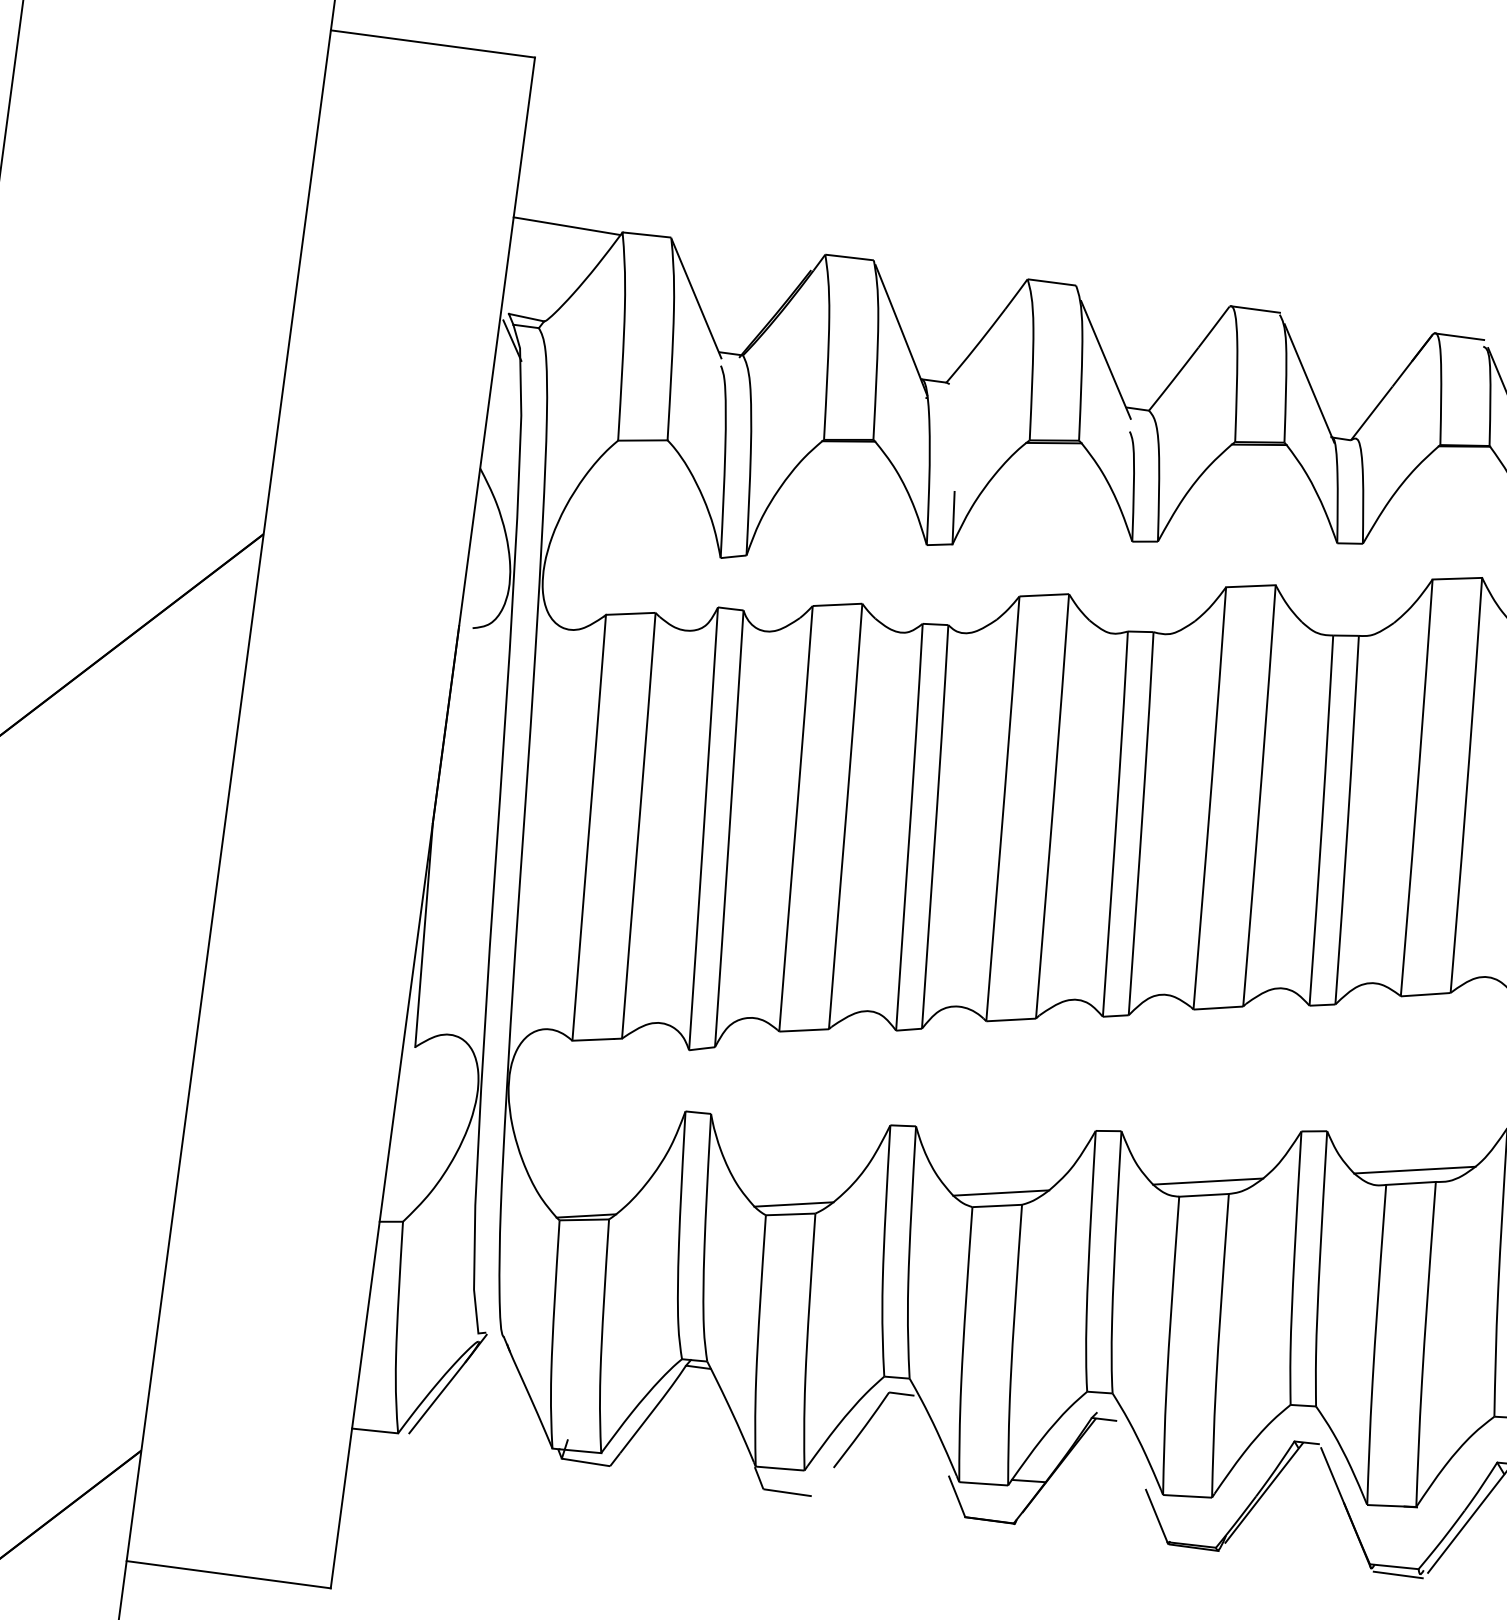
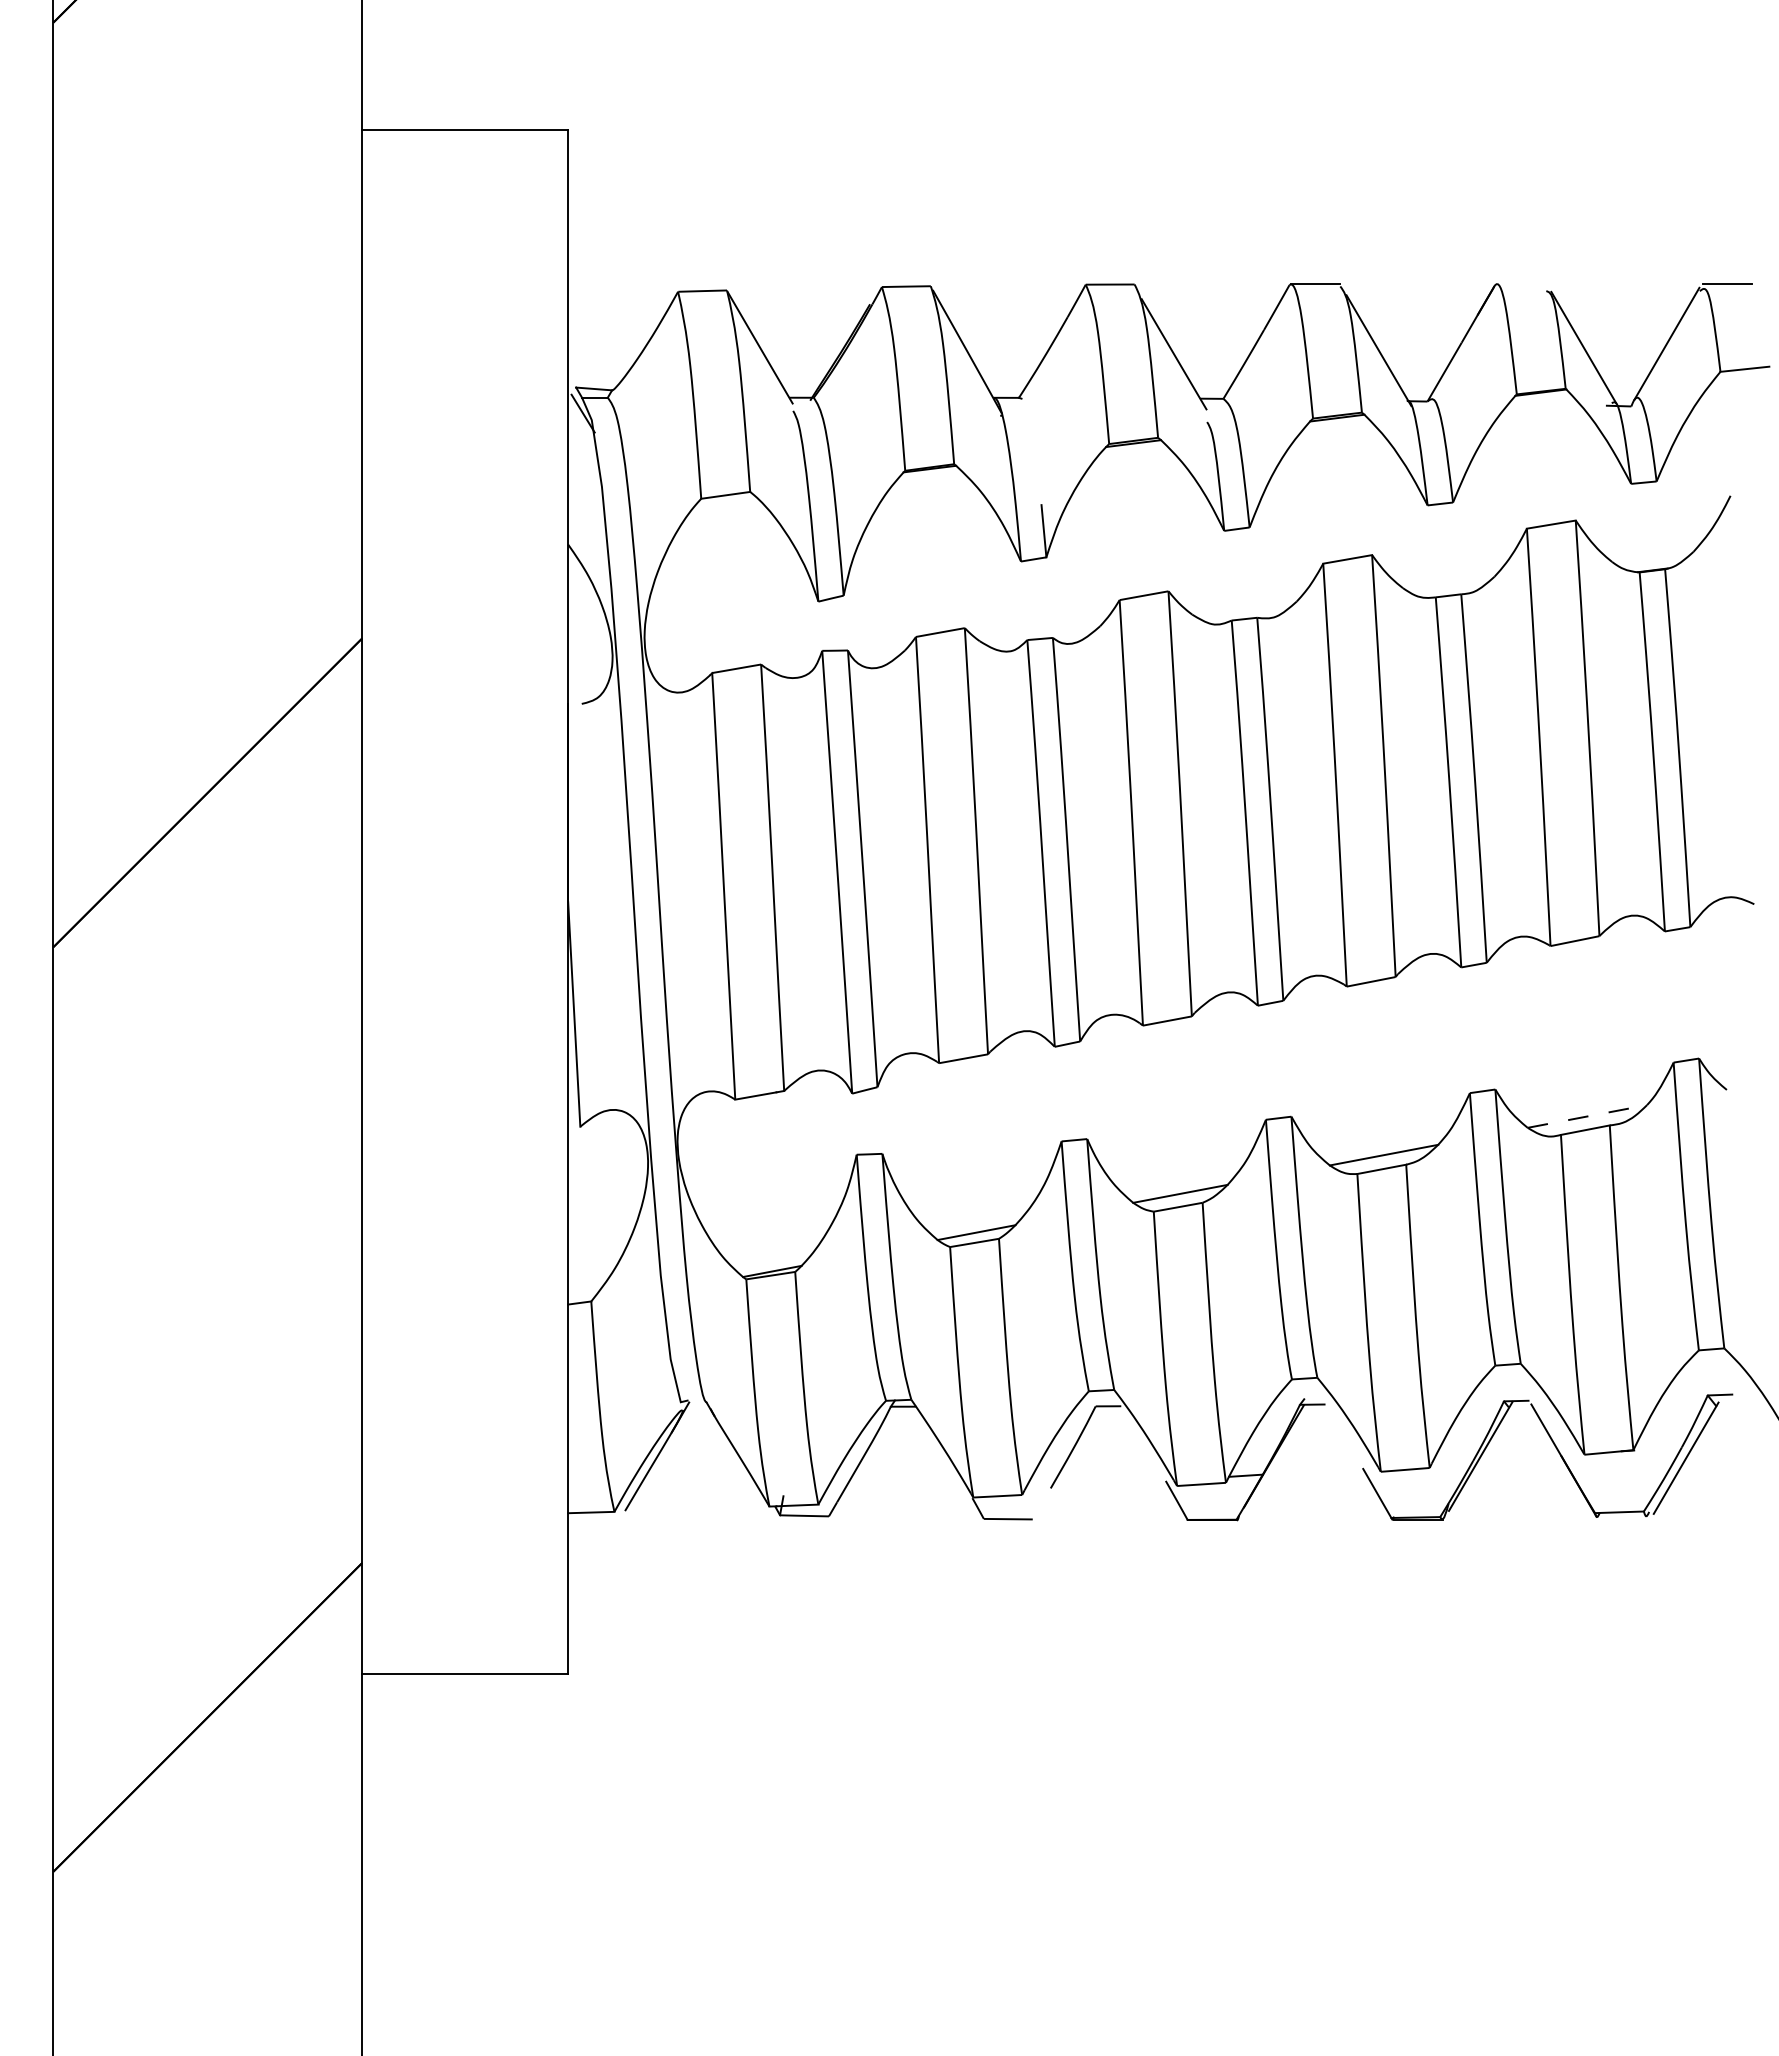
line: (567, 225) -> (622, 292), removed
line: (1459, 336) -> (1521, 284), removed
line: (1414, 1170) -> (1587, 1116), solid -> dashed
line: (1398, 1574) -> (1624, 1519), removed

